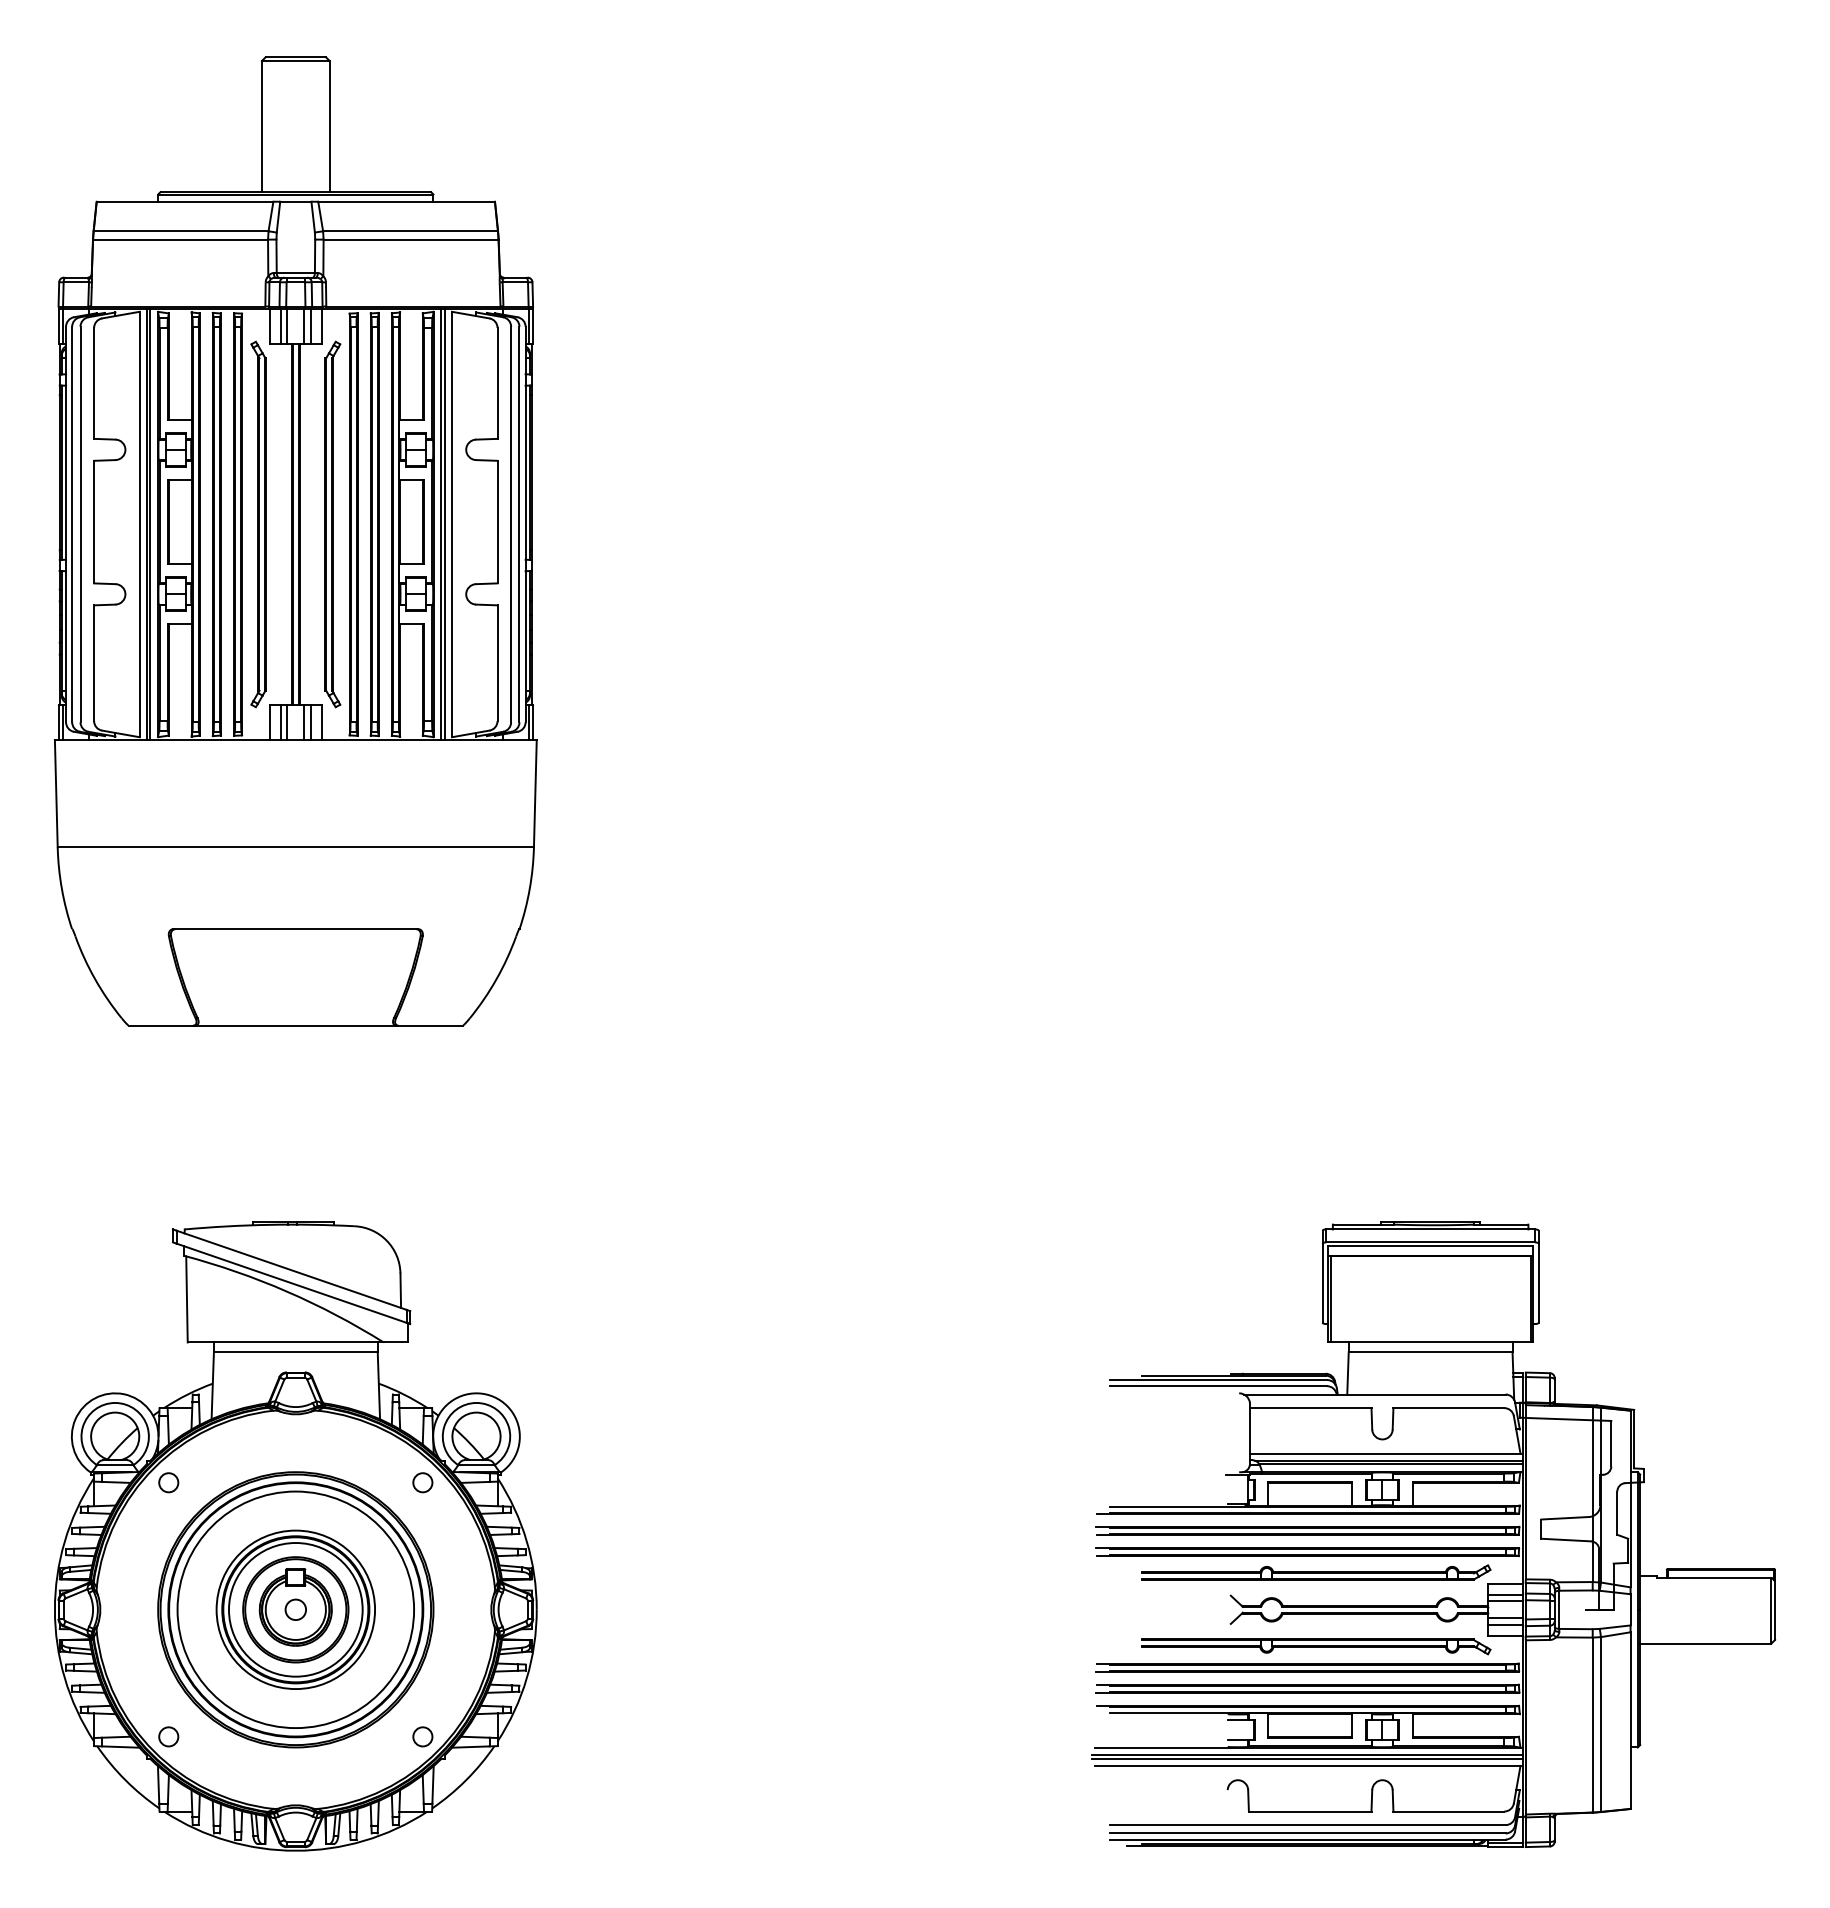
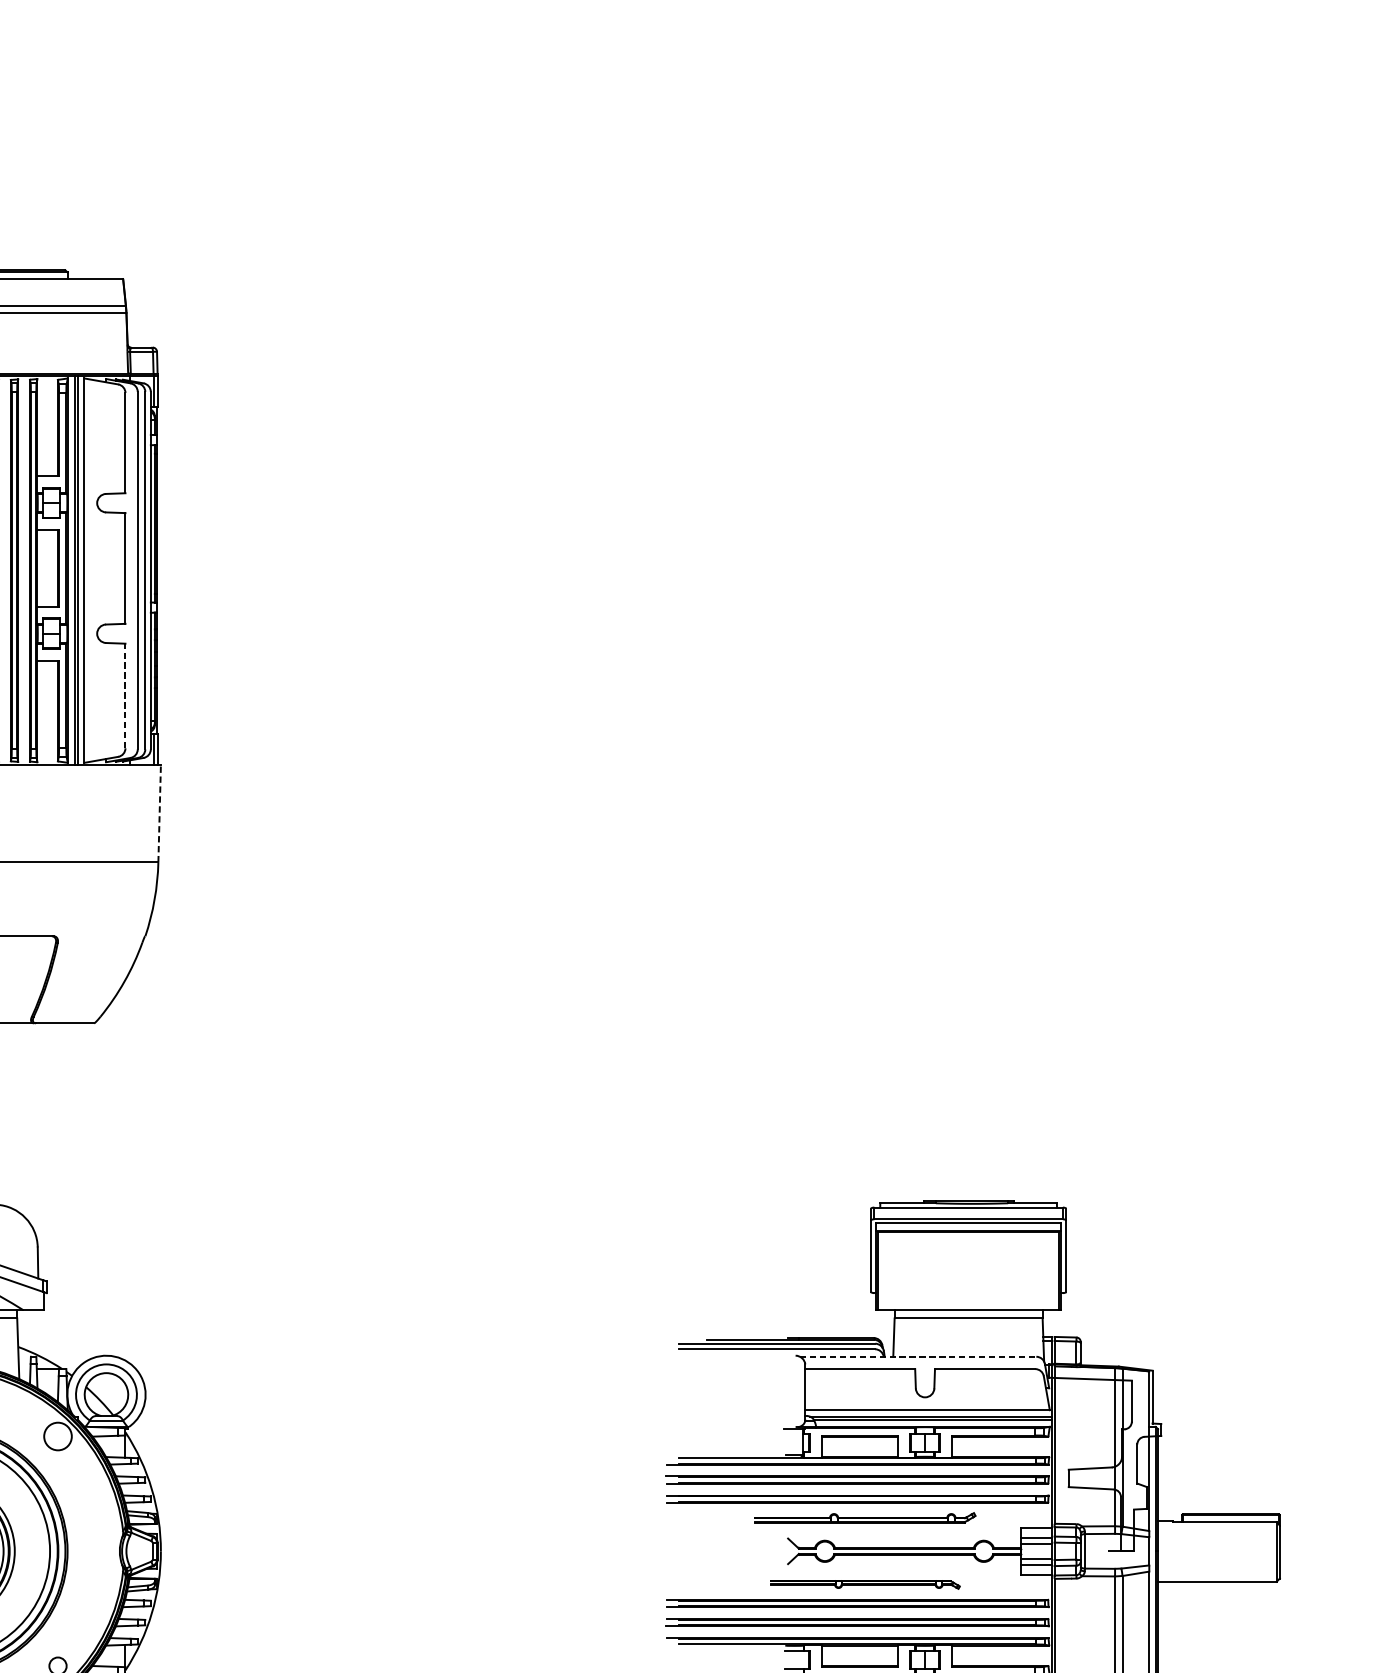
line: (497, 663) -> (125, 696), solid -> dashed
line: (535, 793) -> (159, 813), solid -> dashed
line: (1374, 1394) -> (917, 1356), solid -> dashed
circle: (422, 1482) -> (57, 1436), size x1.6
part: (1316, 1572) -> (865, 1517), size x0.7
part: (1316, 1646) -> (865, 1584), size x0.6

